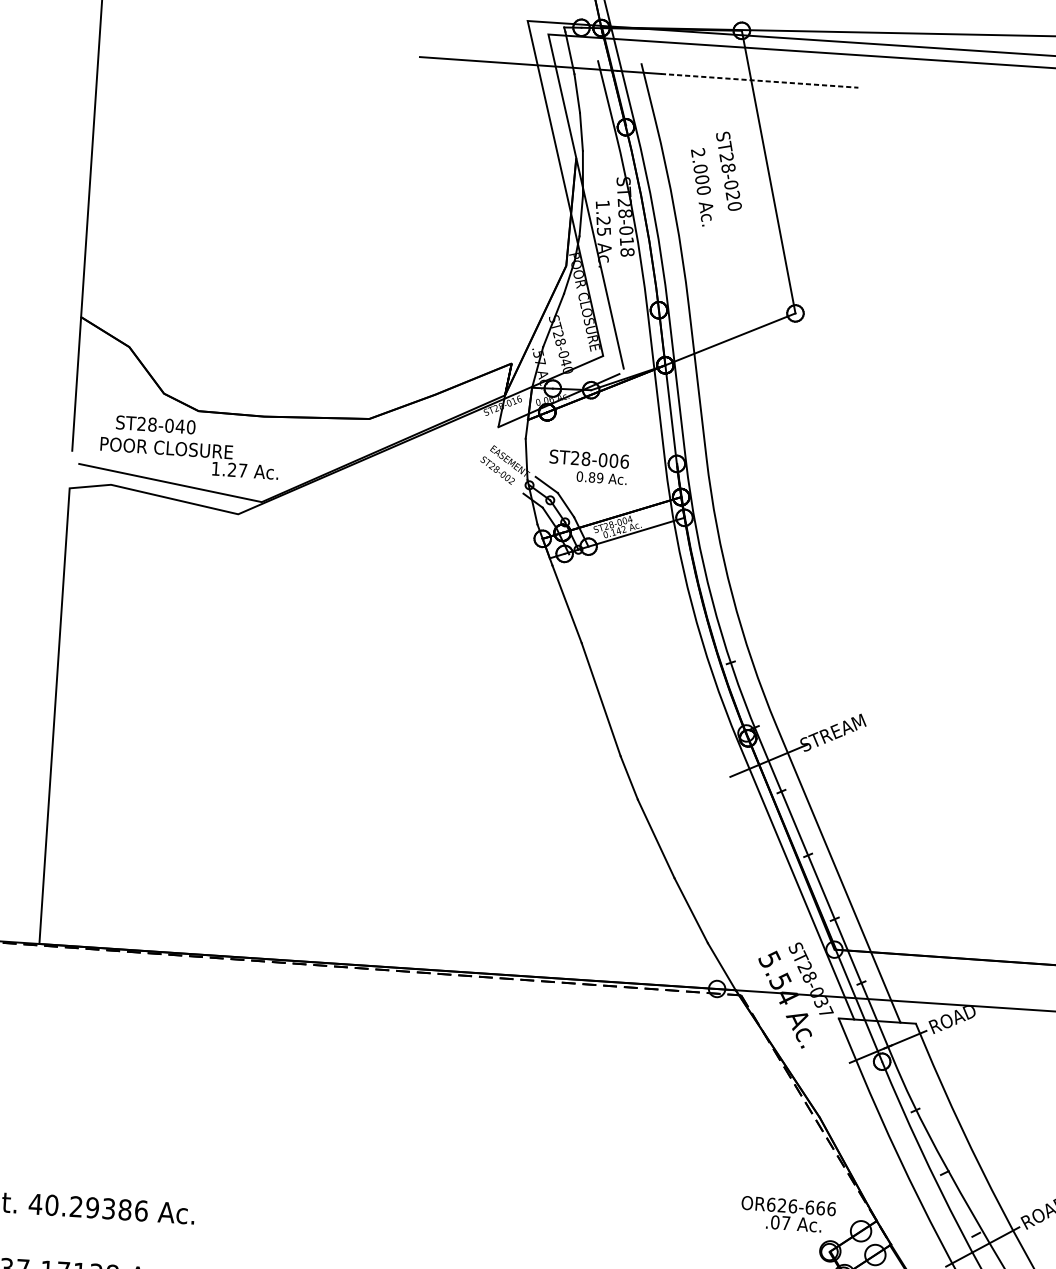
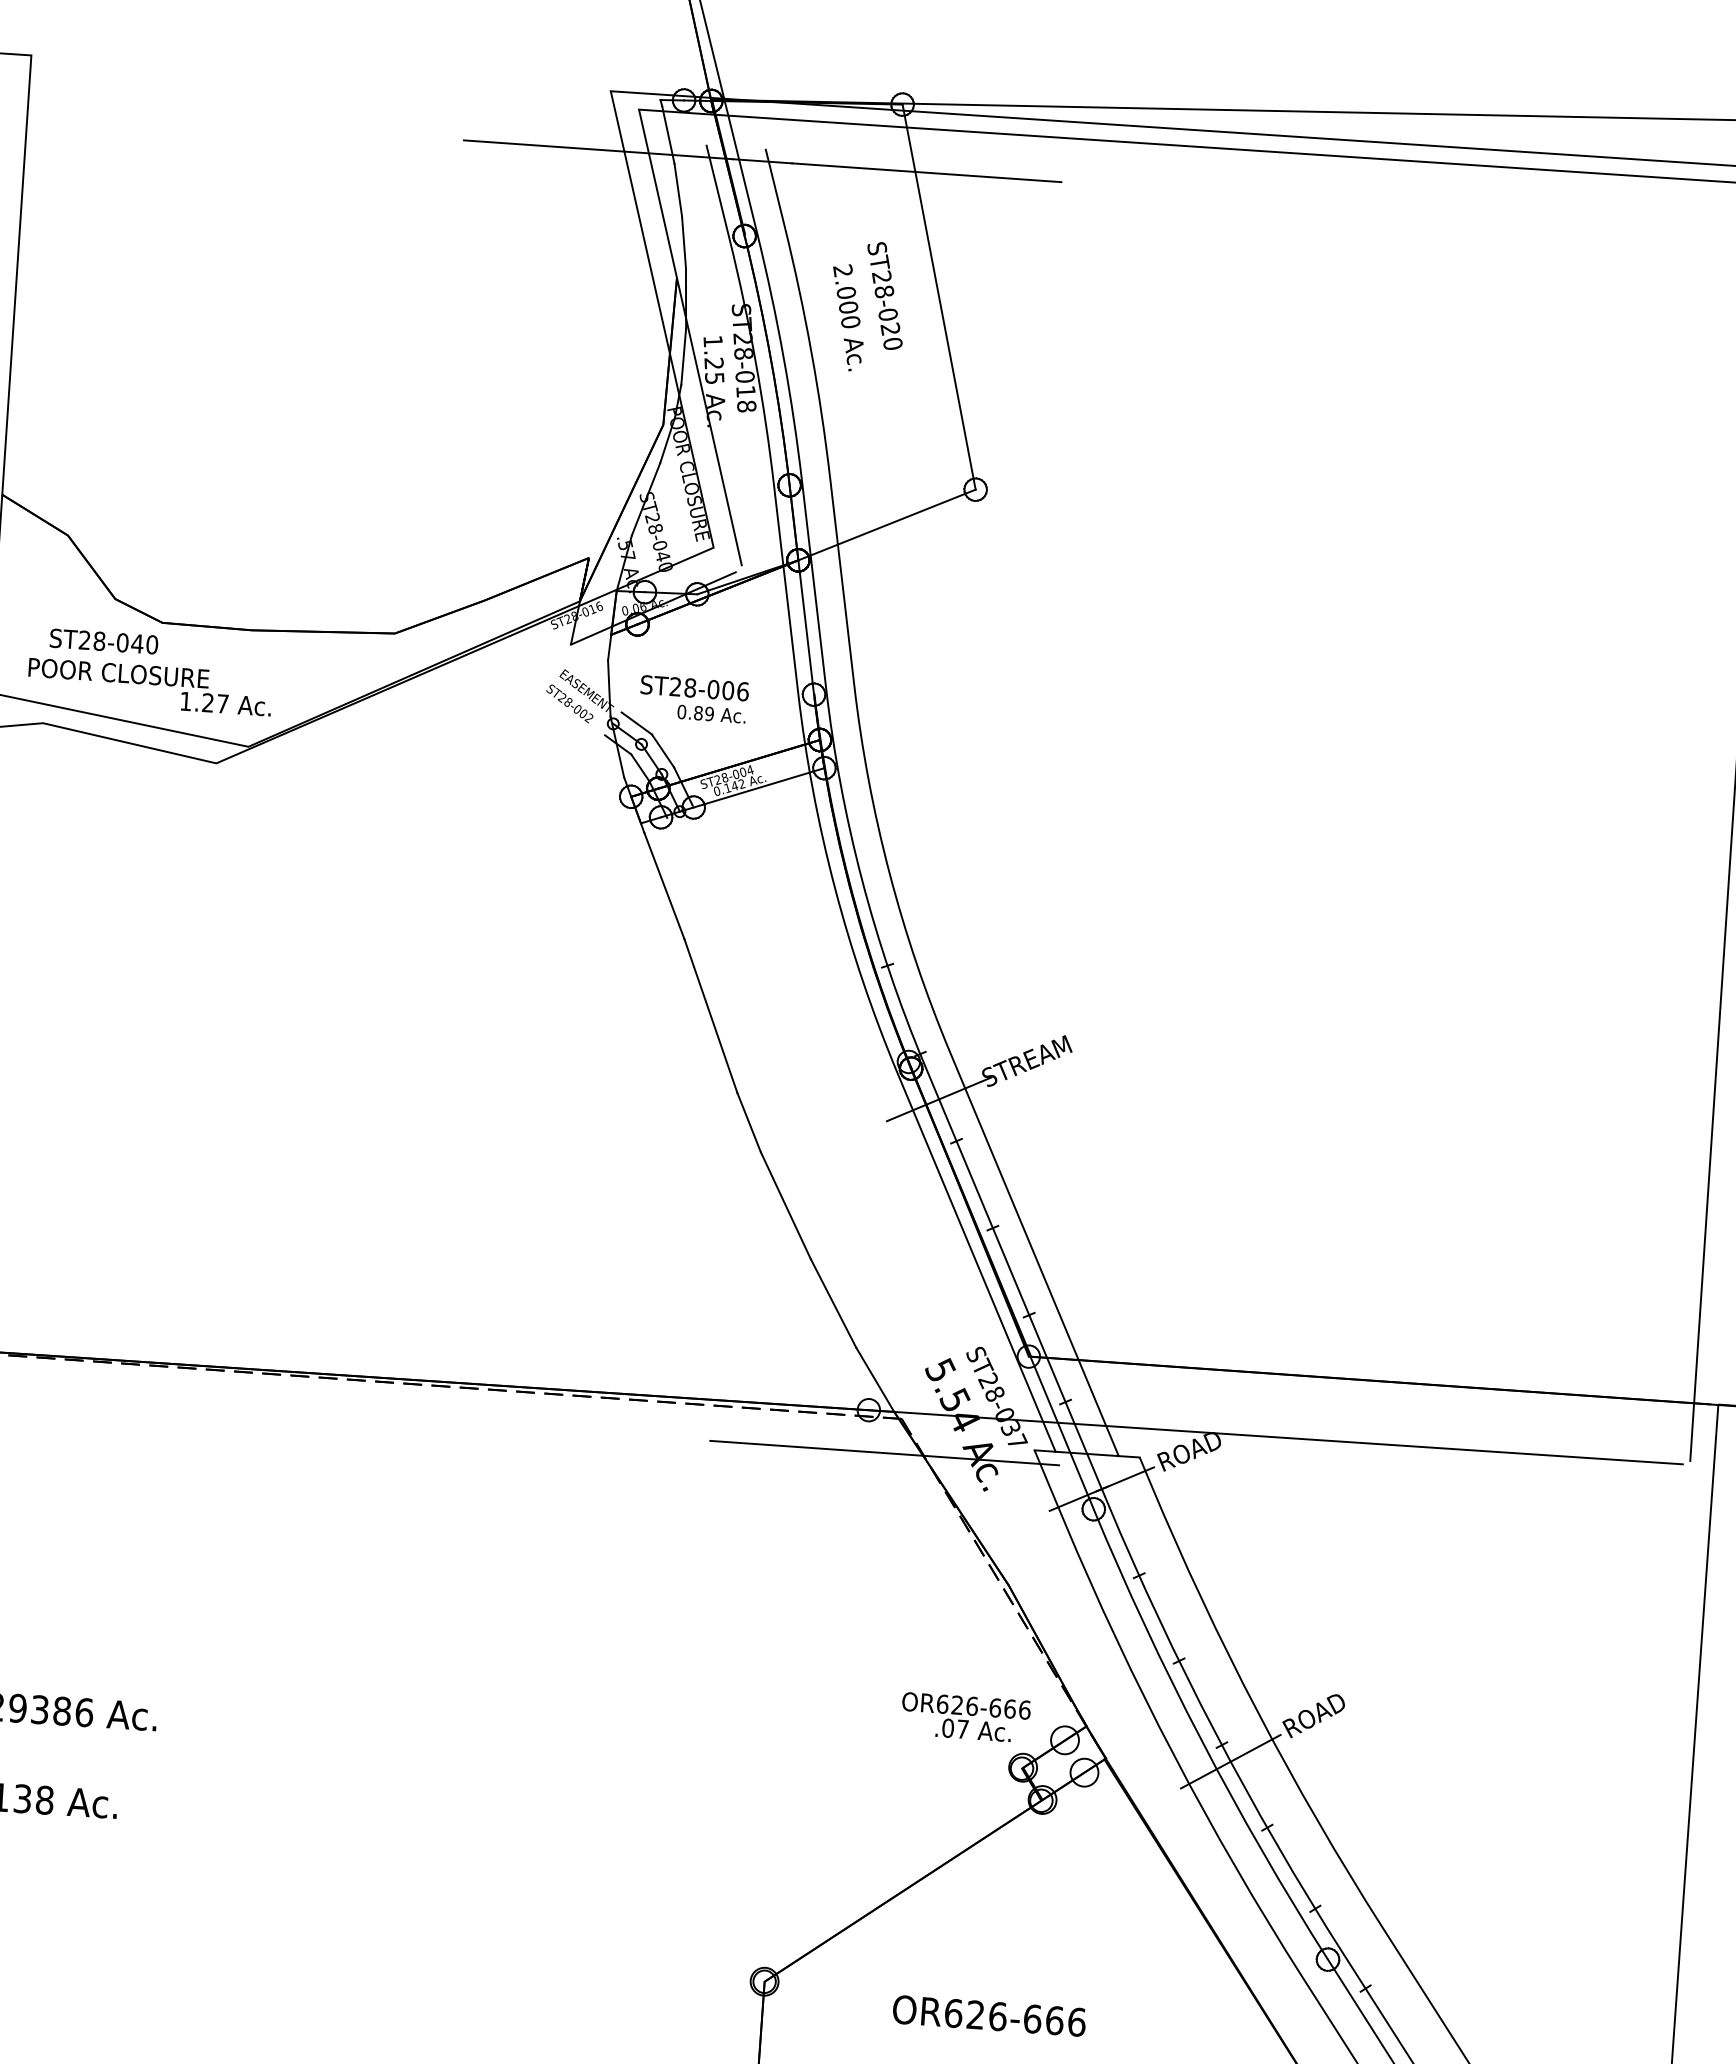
line: (759, 80) -> (926, 172), dashed -> solid
line: (728, 1020) -> (884, 1452), added

